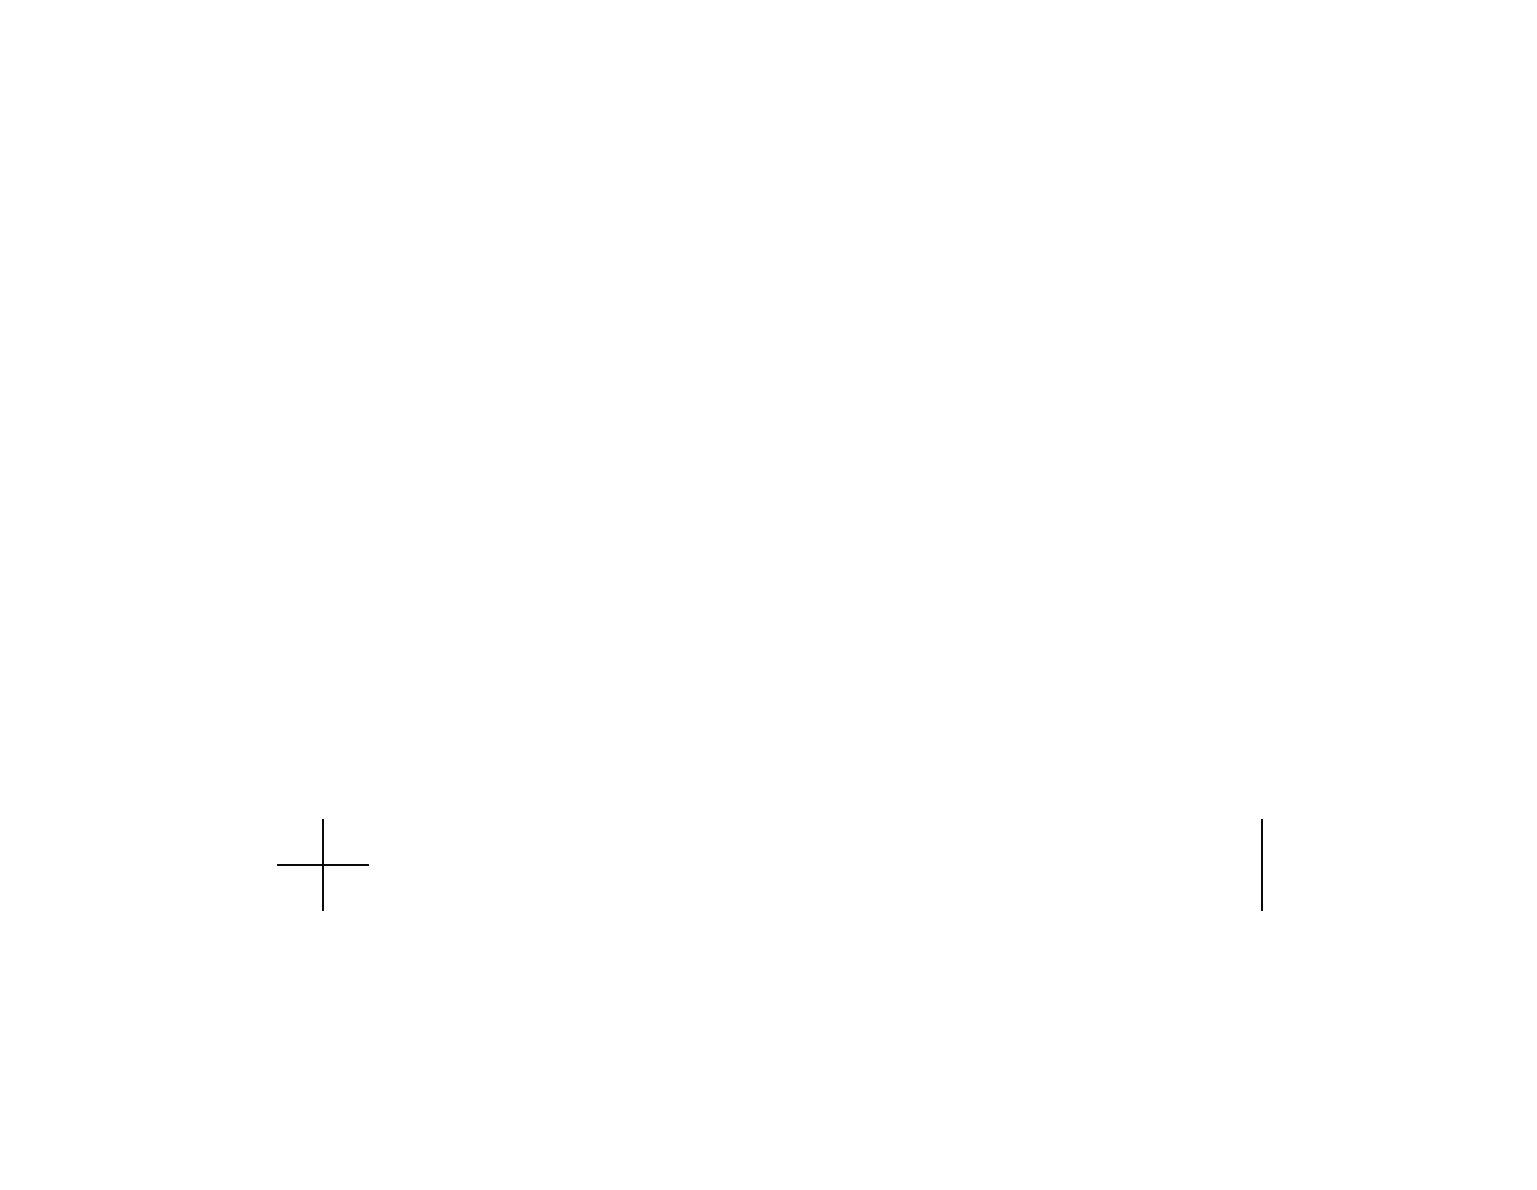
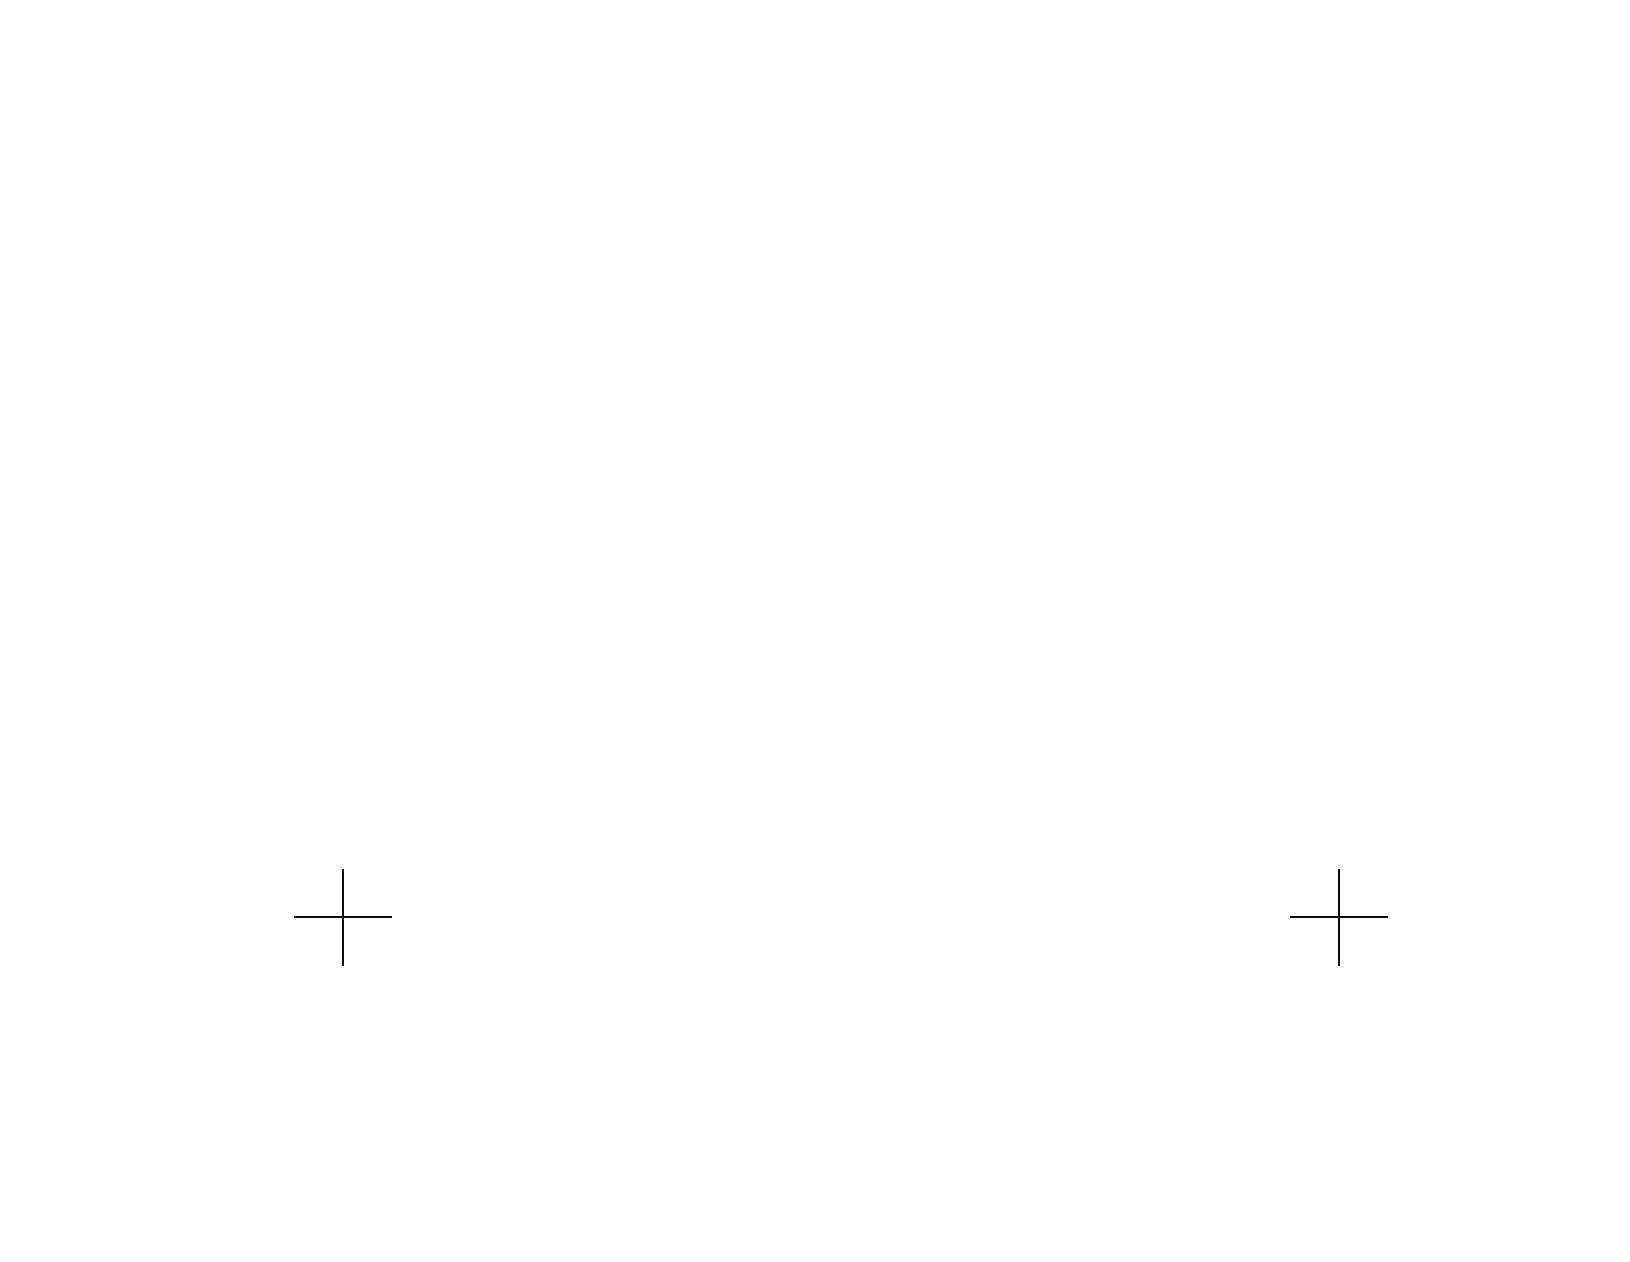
line: (1262, 865) -> (1338, 917), added

